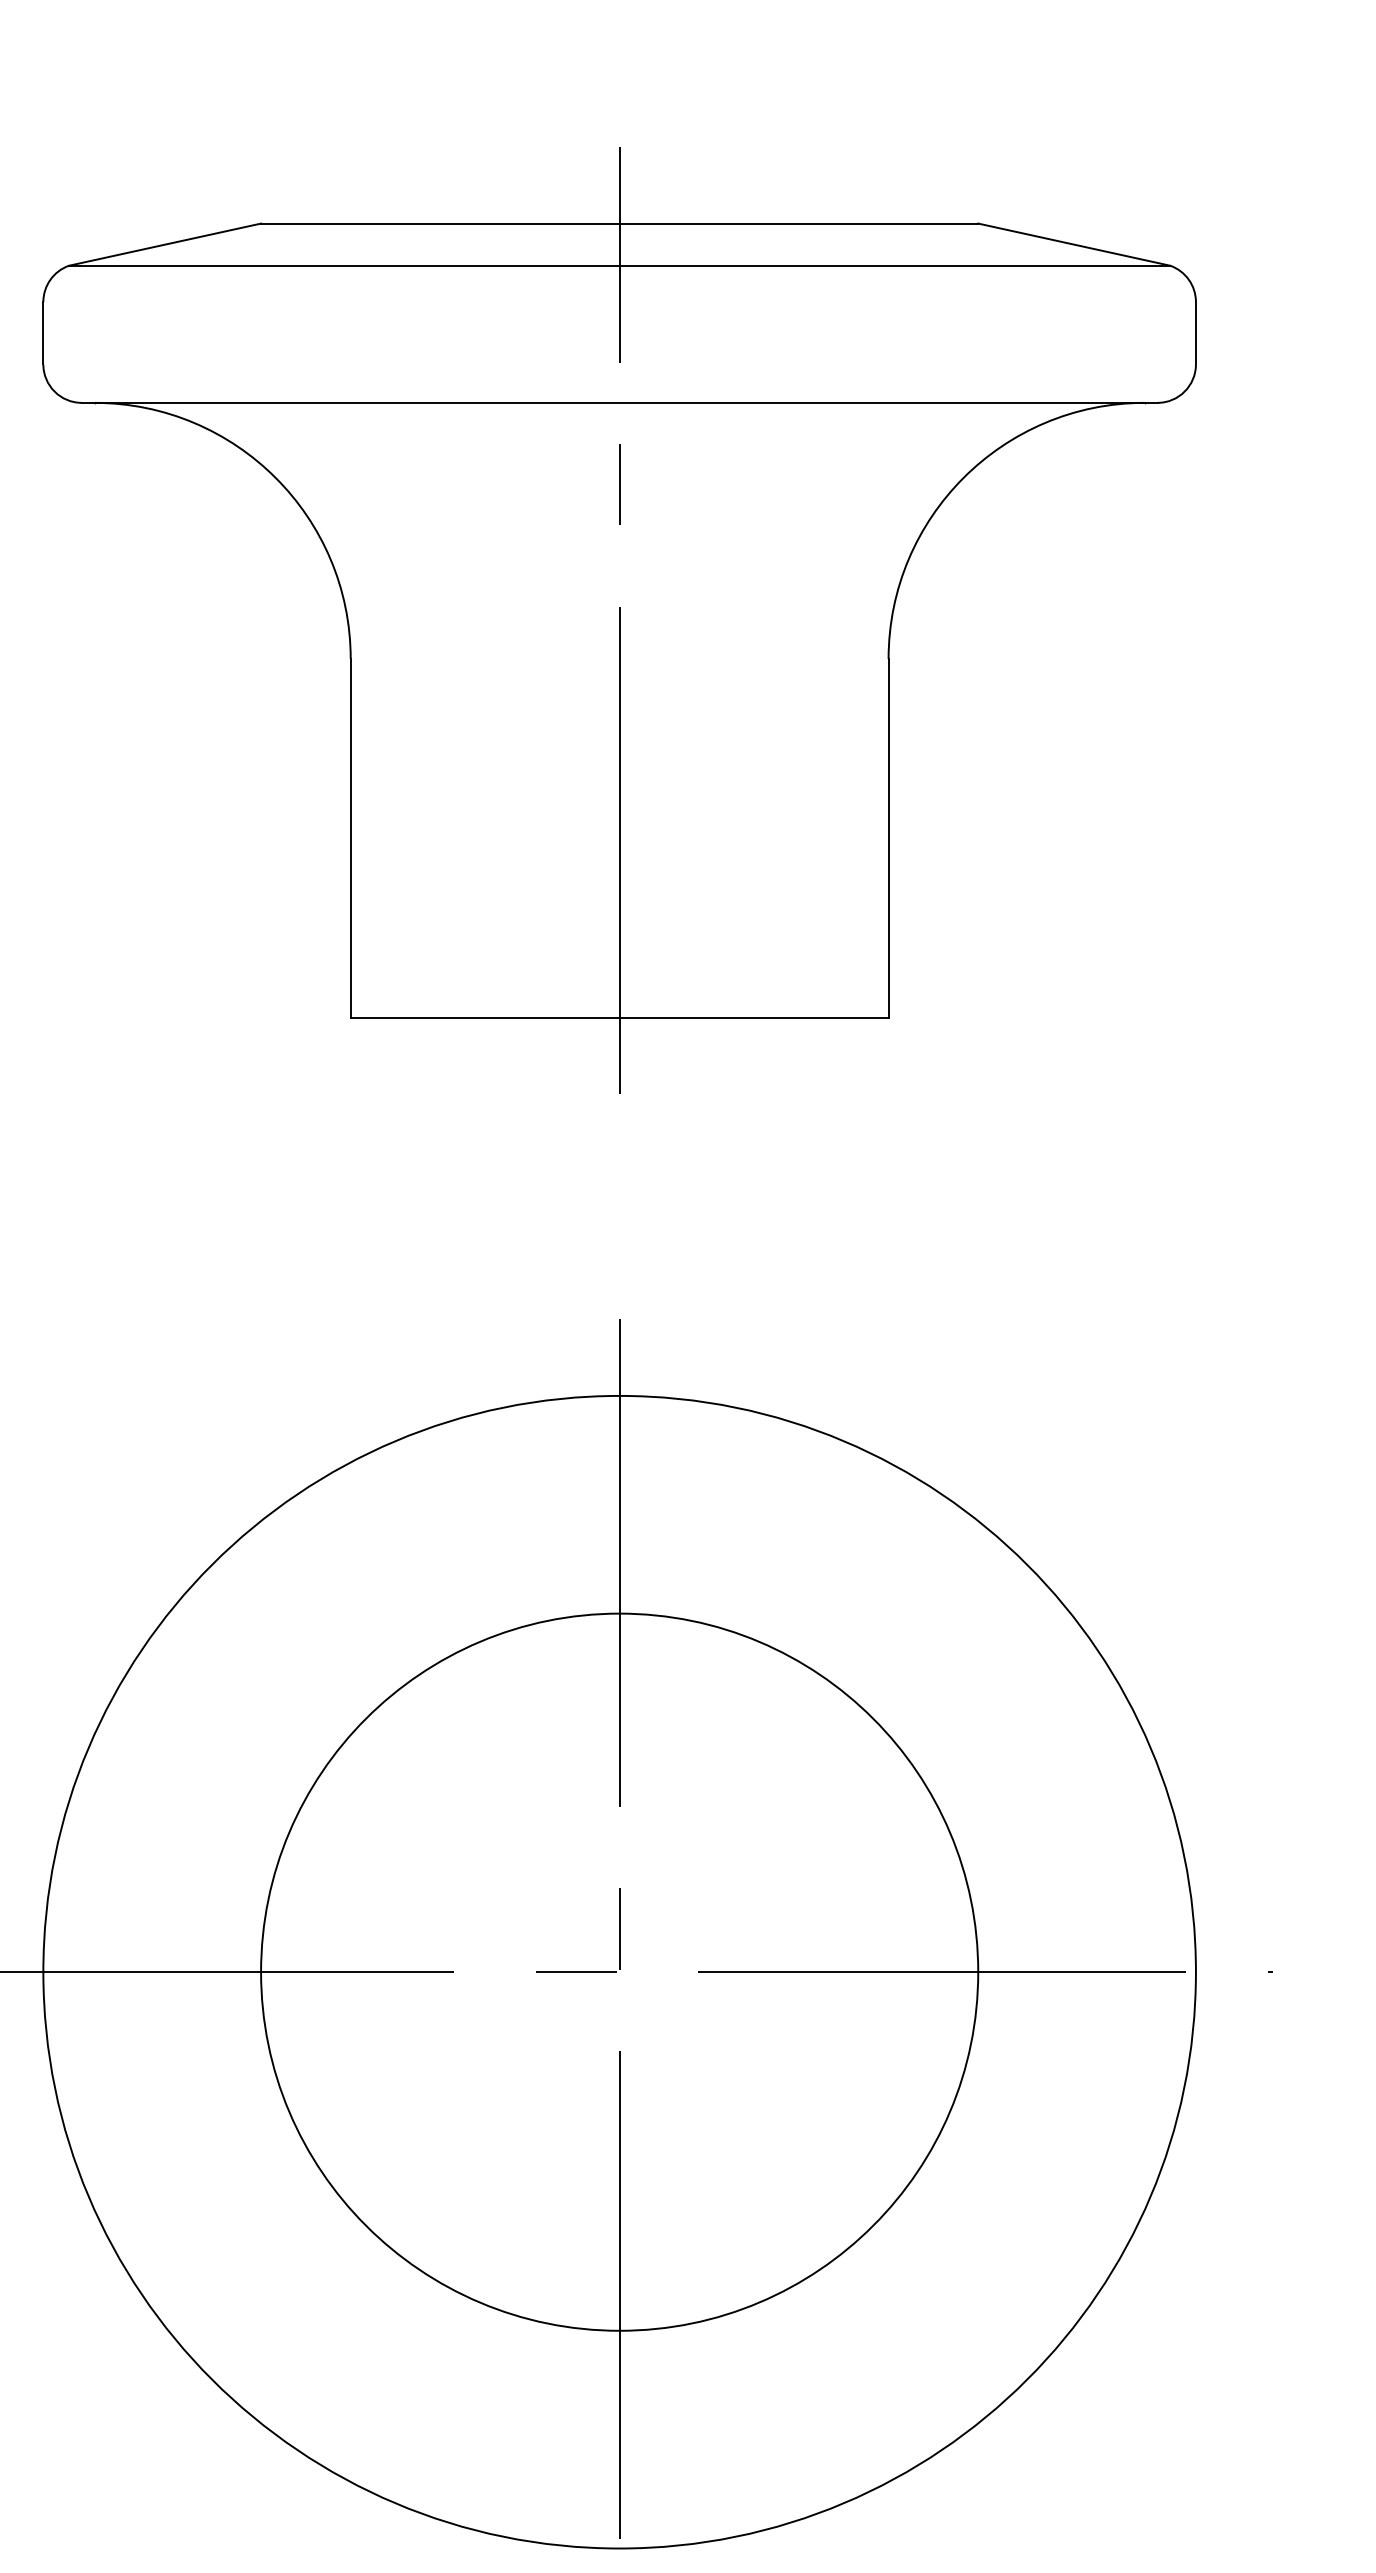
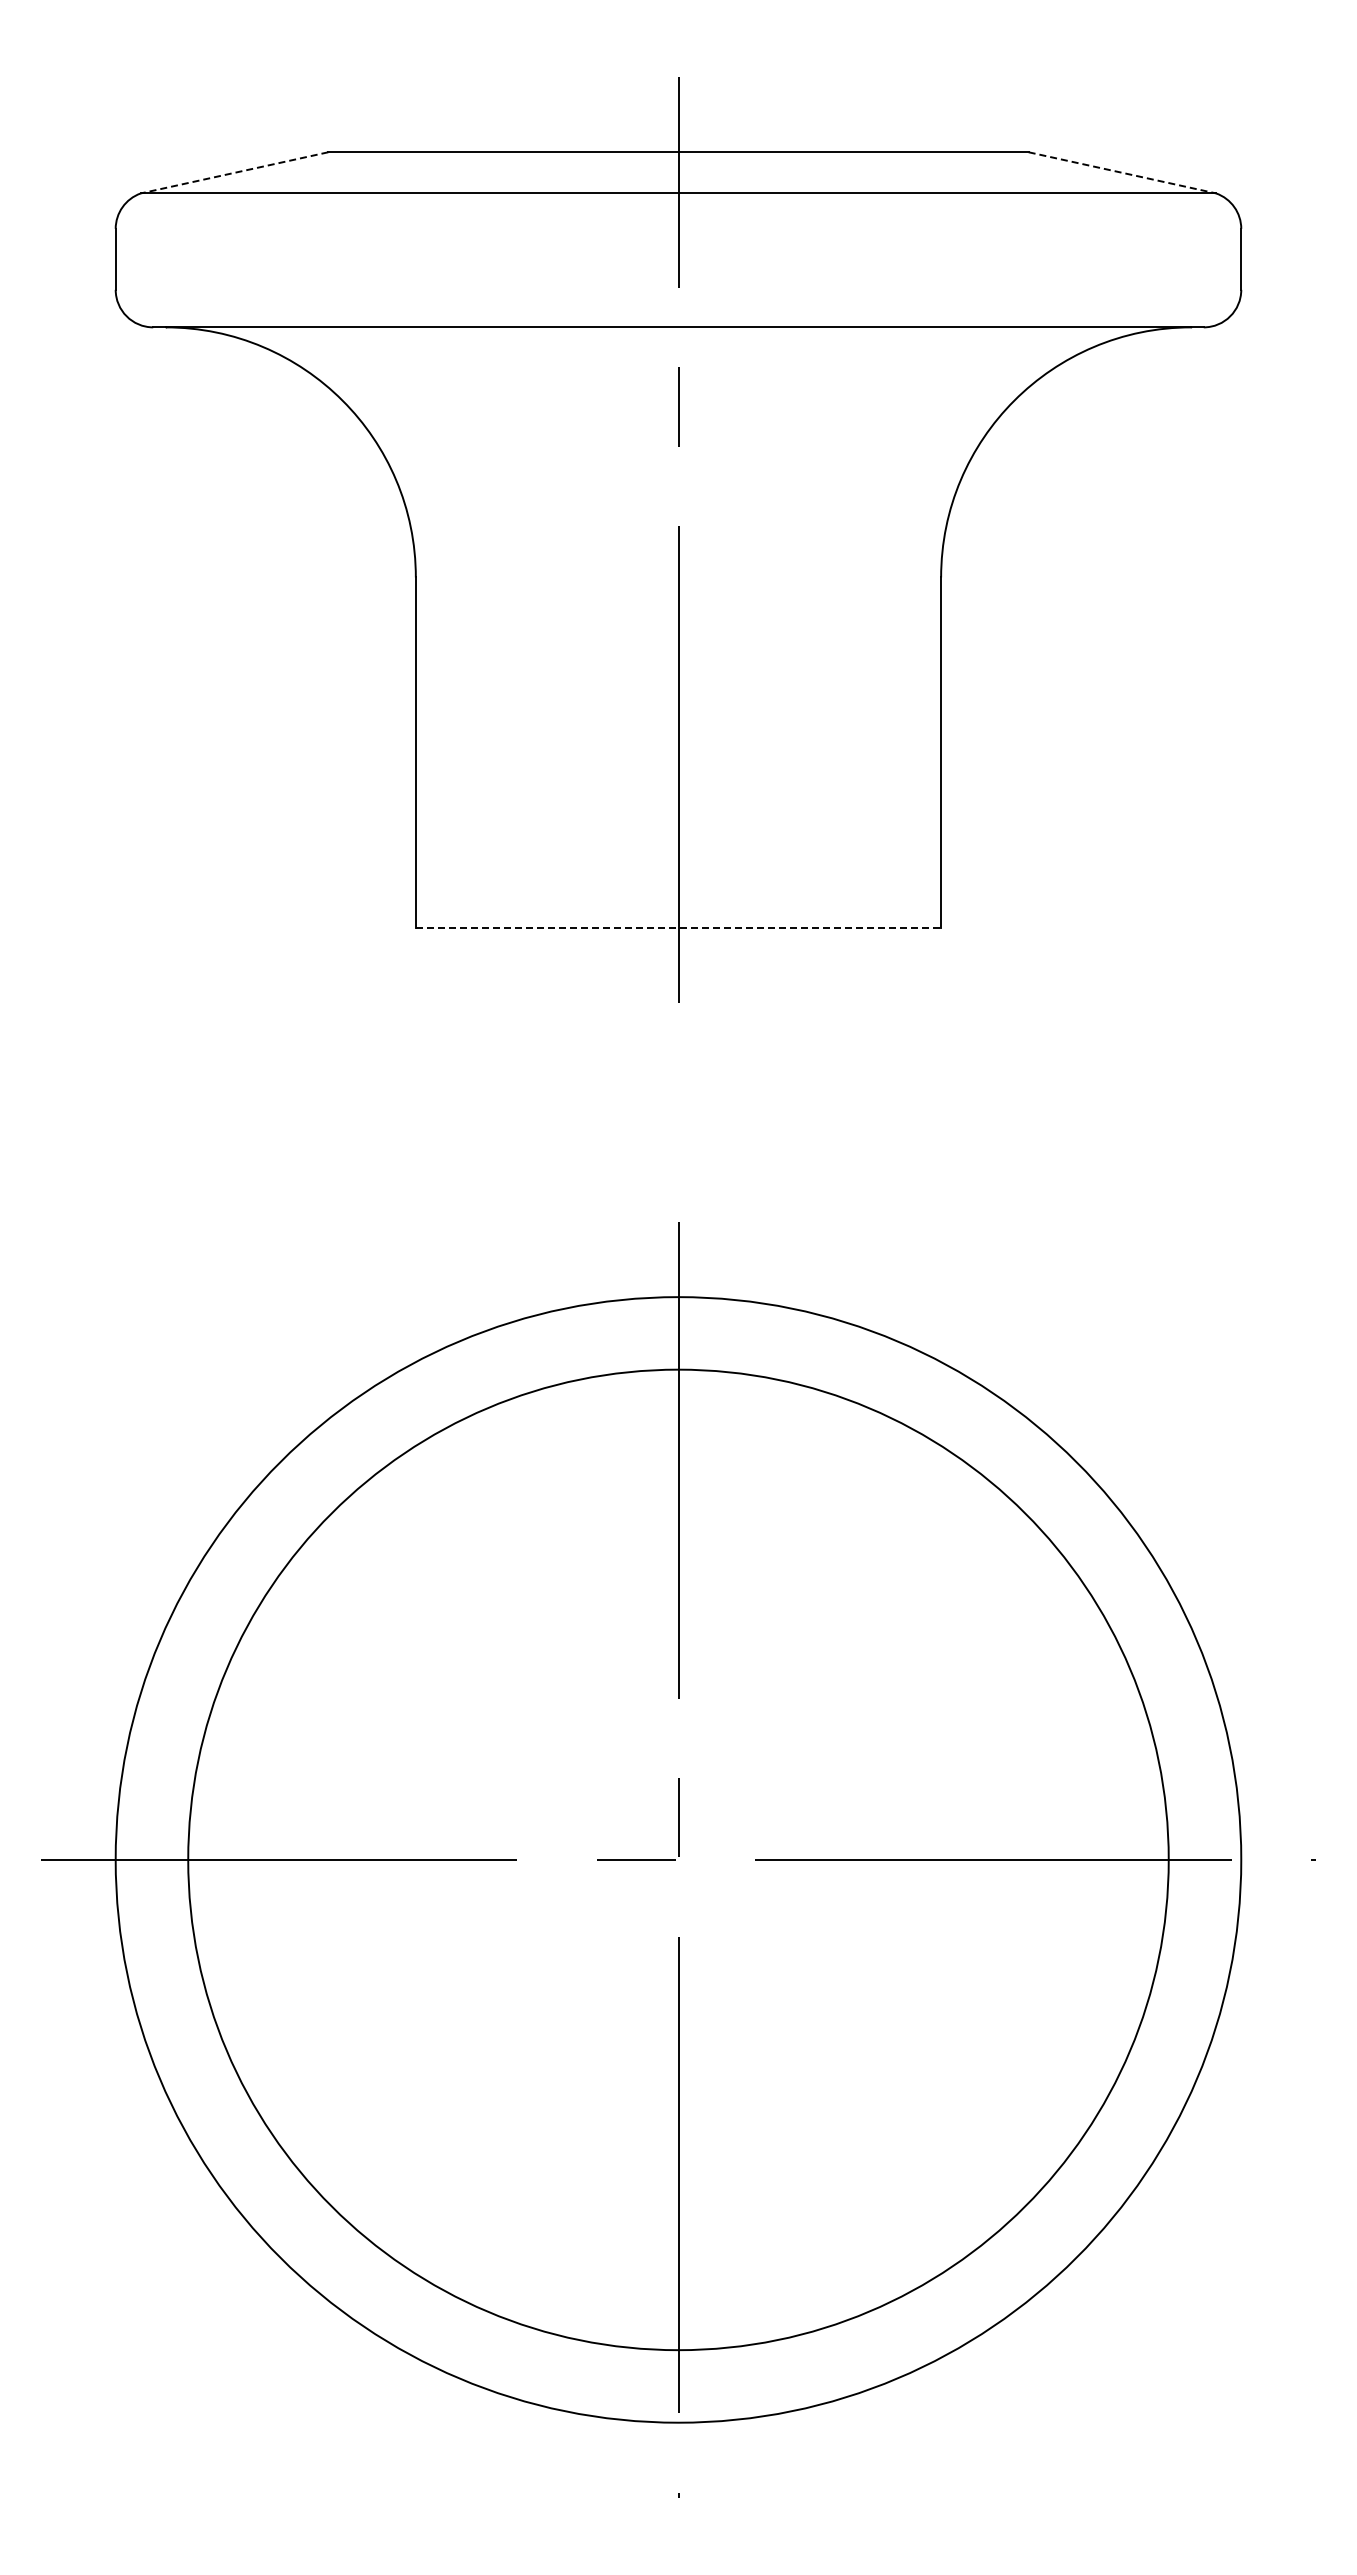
line: (165, 244) -> (234, 172), solid -> dashed
line: (1074, 244) -> (1122, 172), solid -> dashed
line: (619, 1017) -> (678, 927), solid -> dashed
circle: (619, 1971) -> (678, 1859), size x1.4

